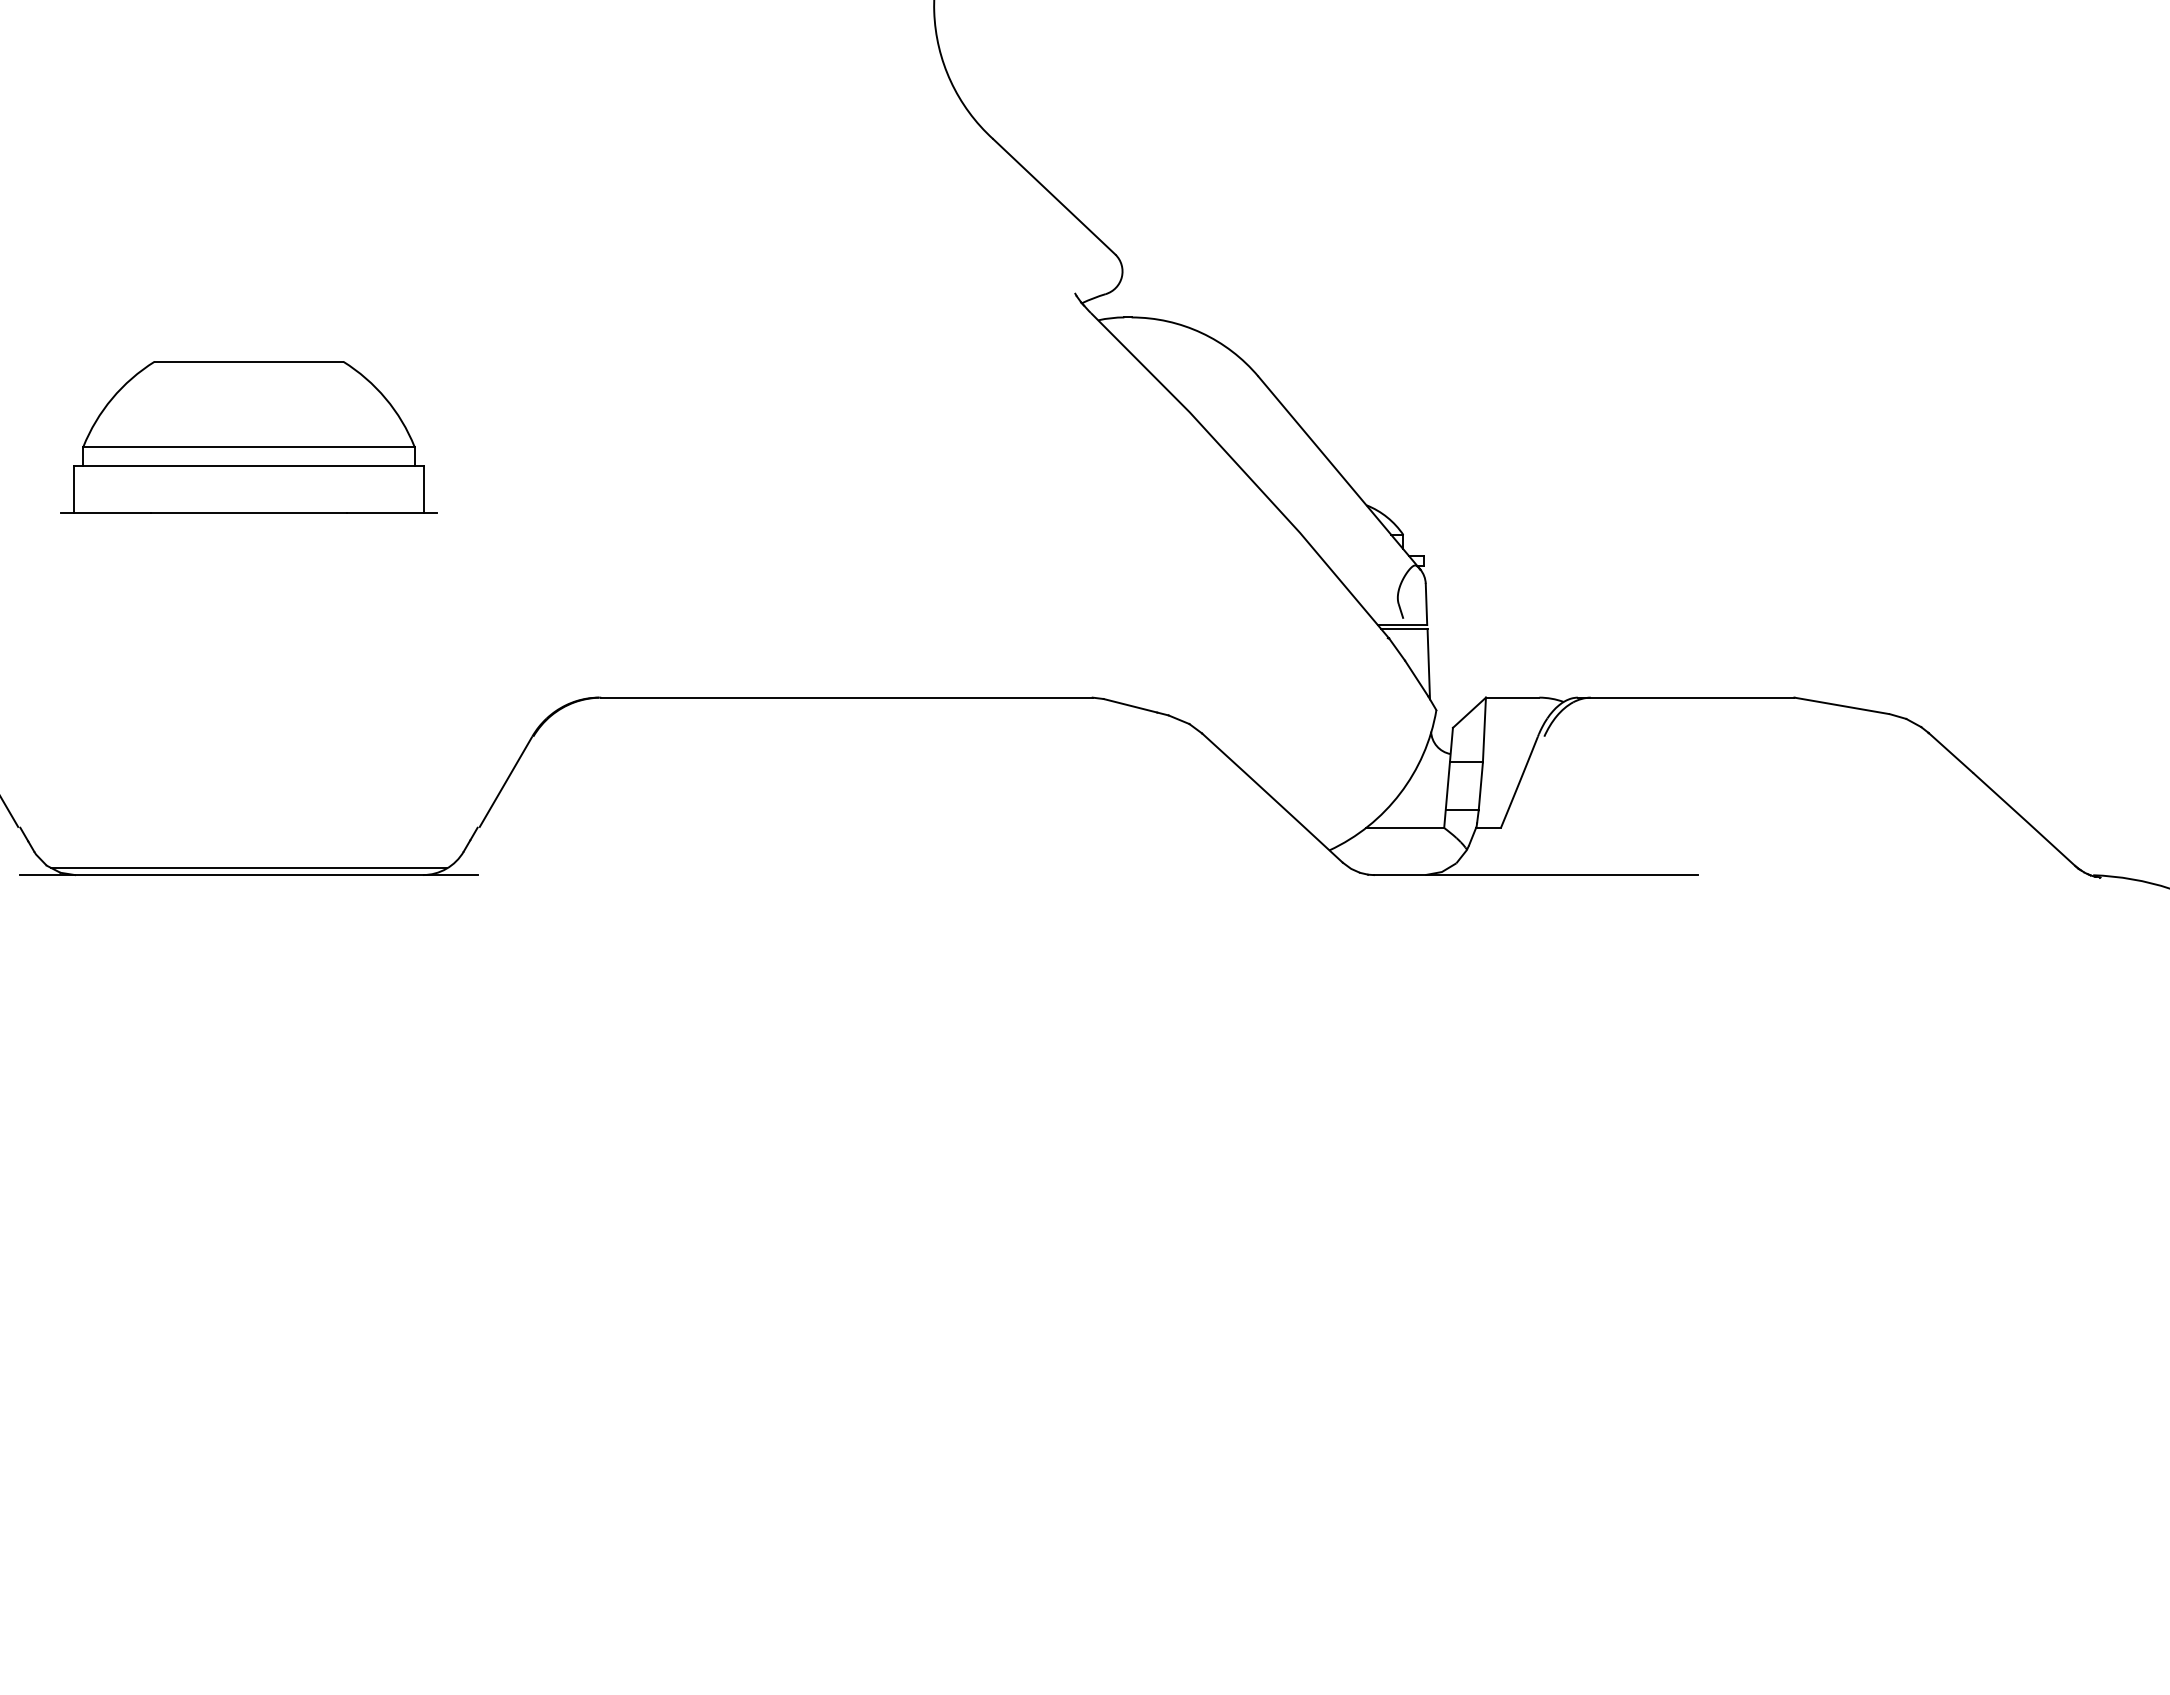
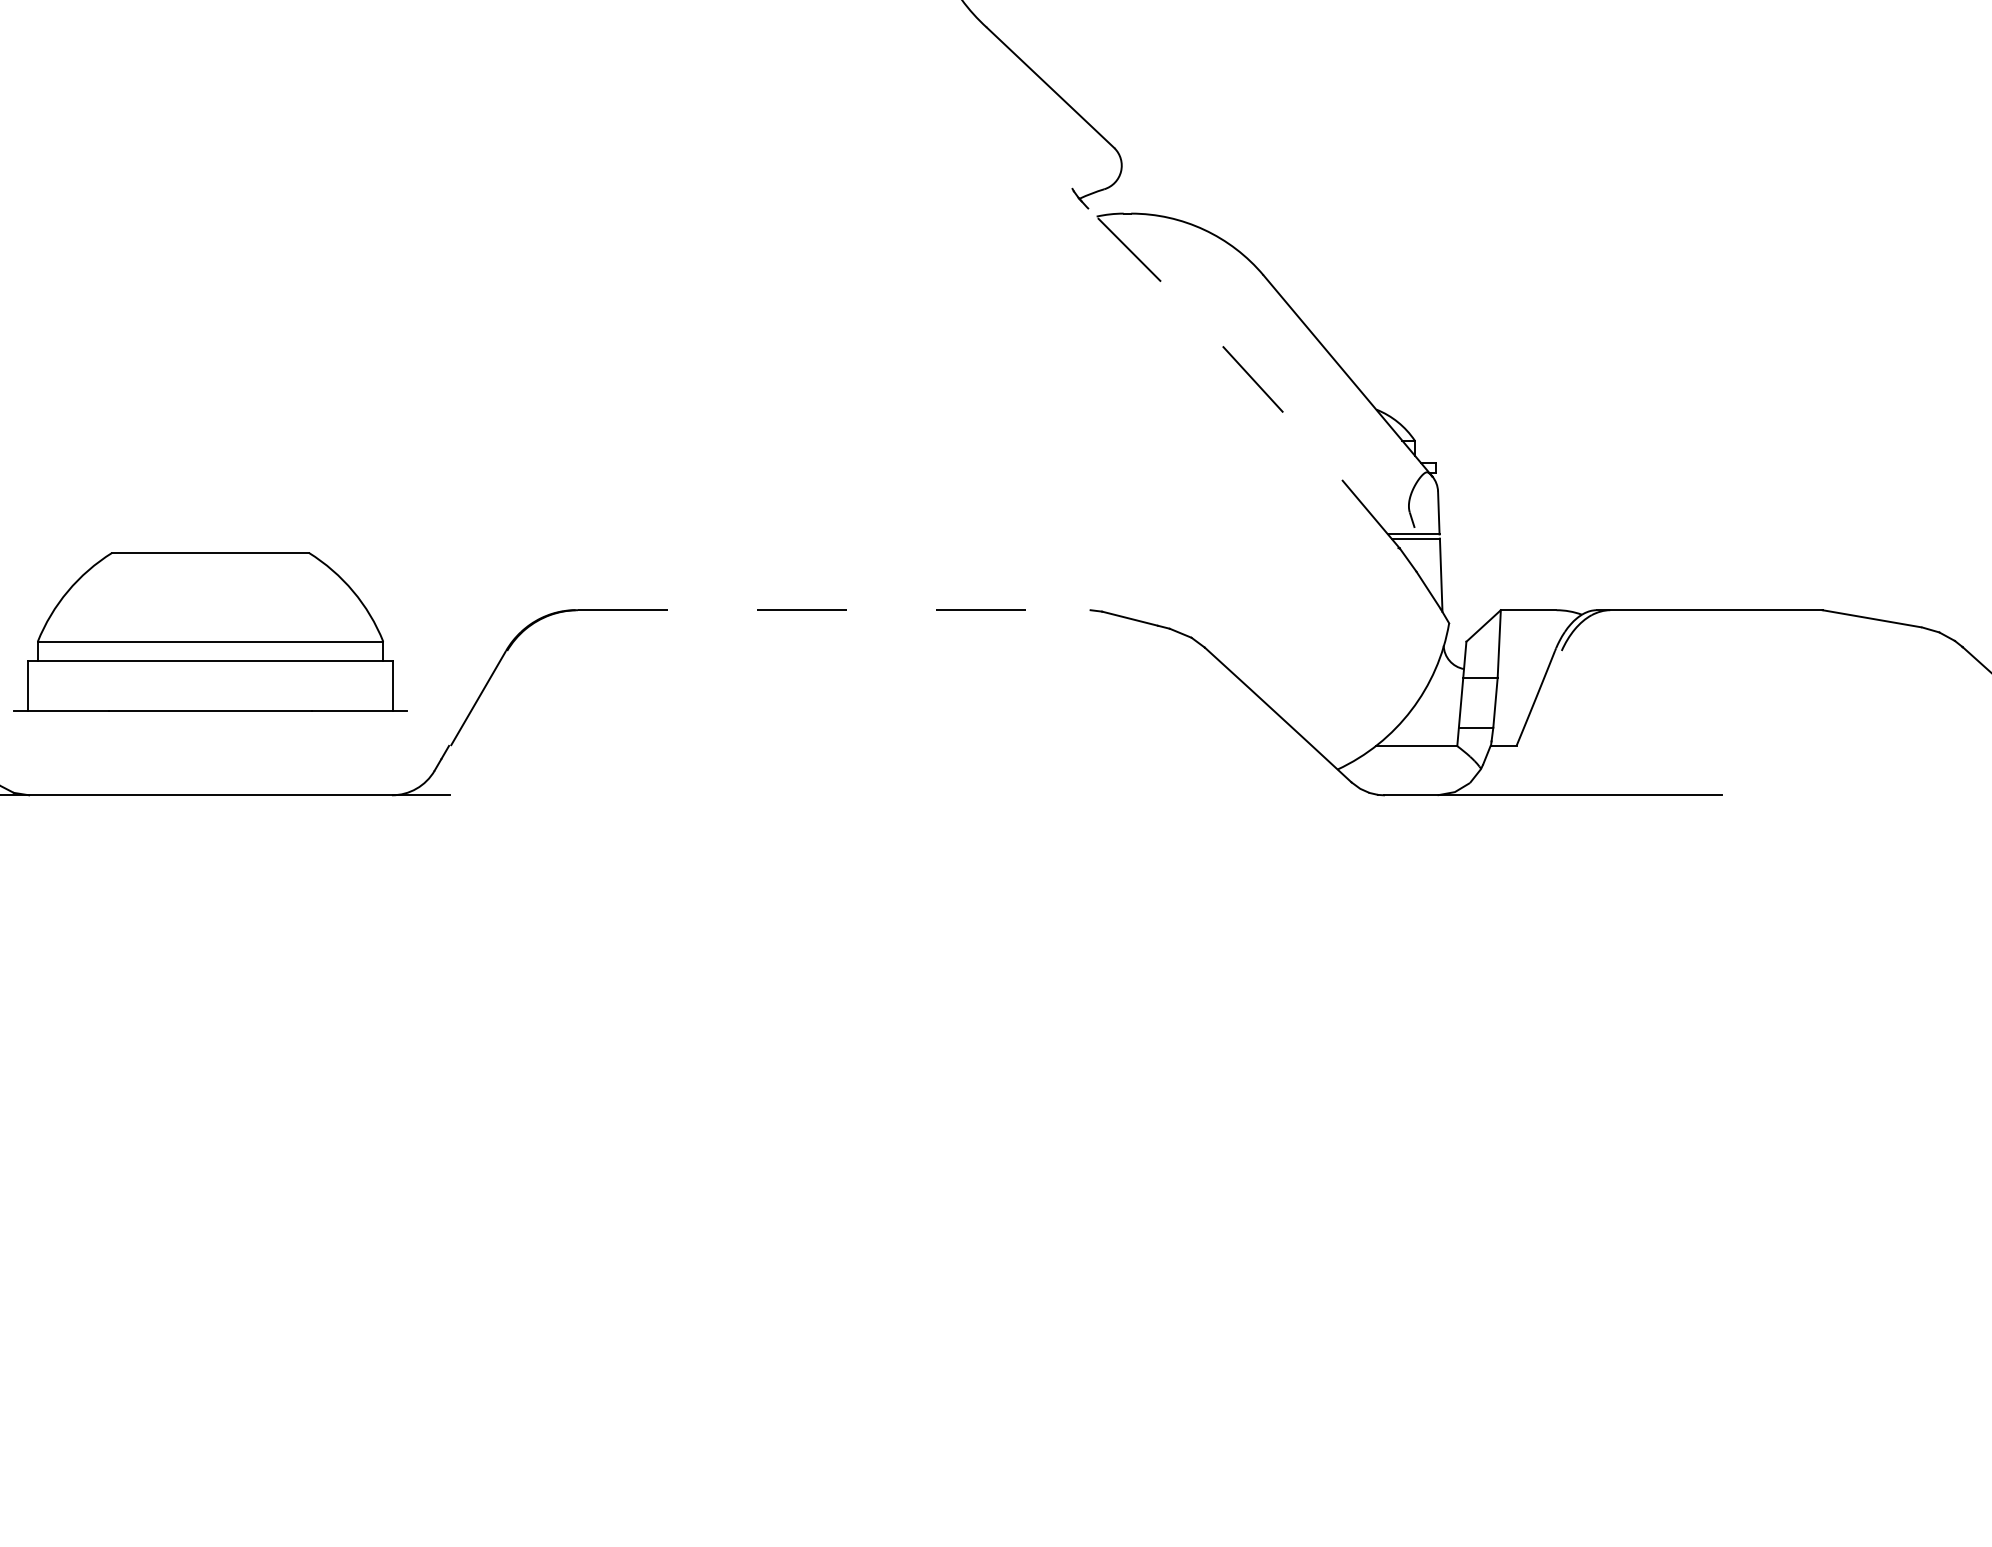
part: (248, 437) -> (210, 631), moved
line: (1243, 471) -> (1247, 374), solid -> dashed
line: (846, 697) -> (833, 610), solid -> dashed
line: (248, 868) -> (210, 788), removed

